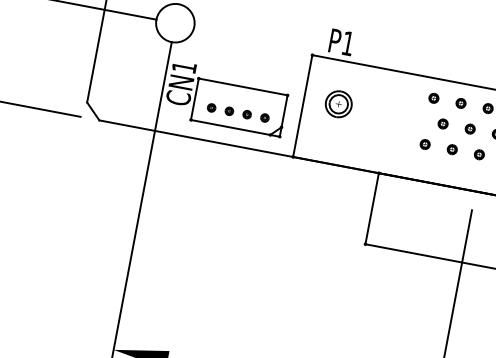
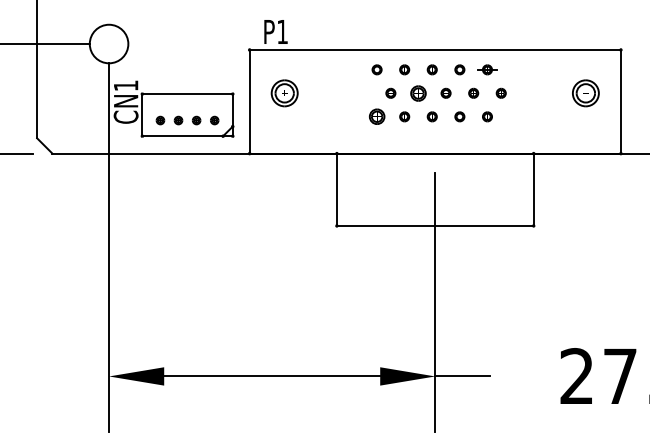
part: (470, 128) -> (418, 92), size x1.6
part: (424, 144) -> (376, 116), size x1.6

